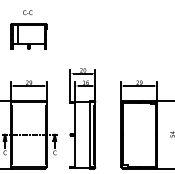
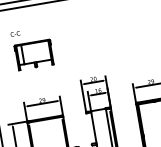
text: (27, 12) -> (15, 33), moved

